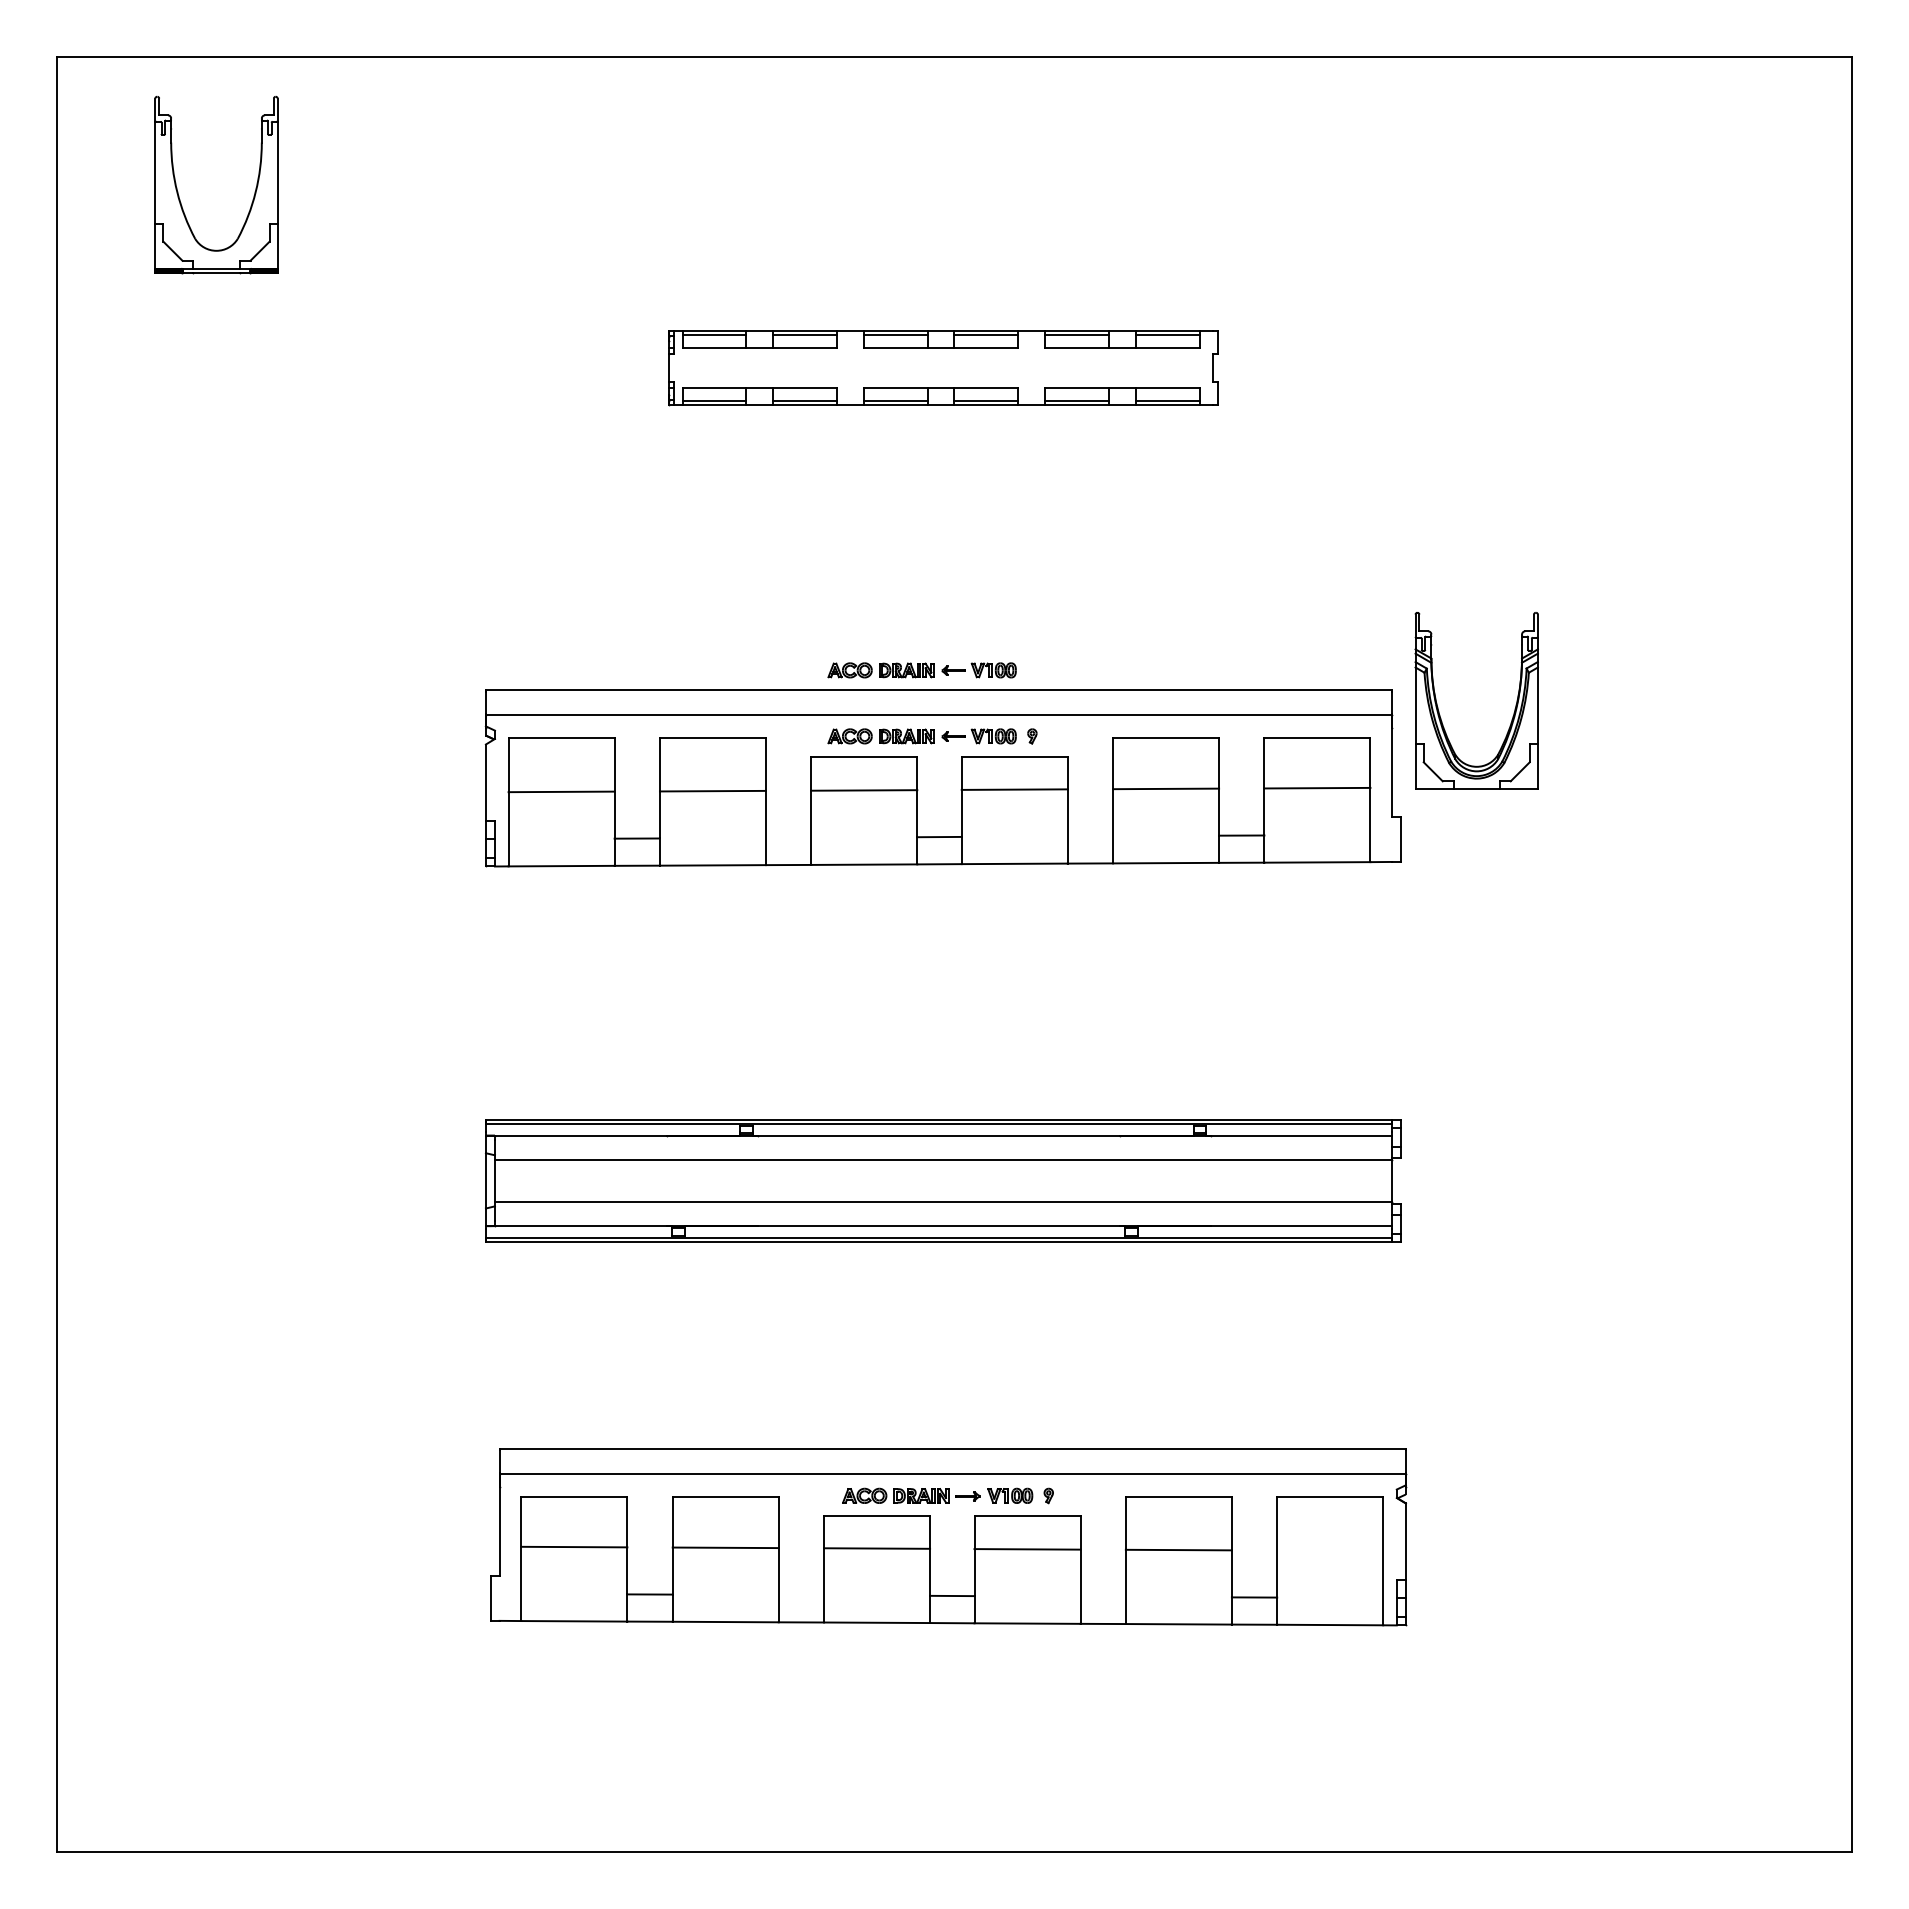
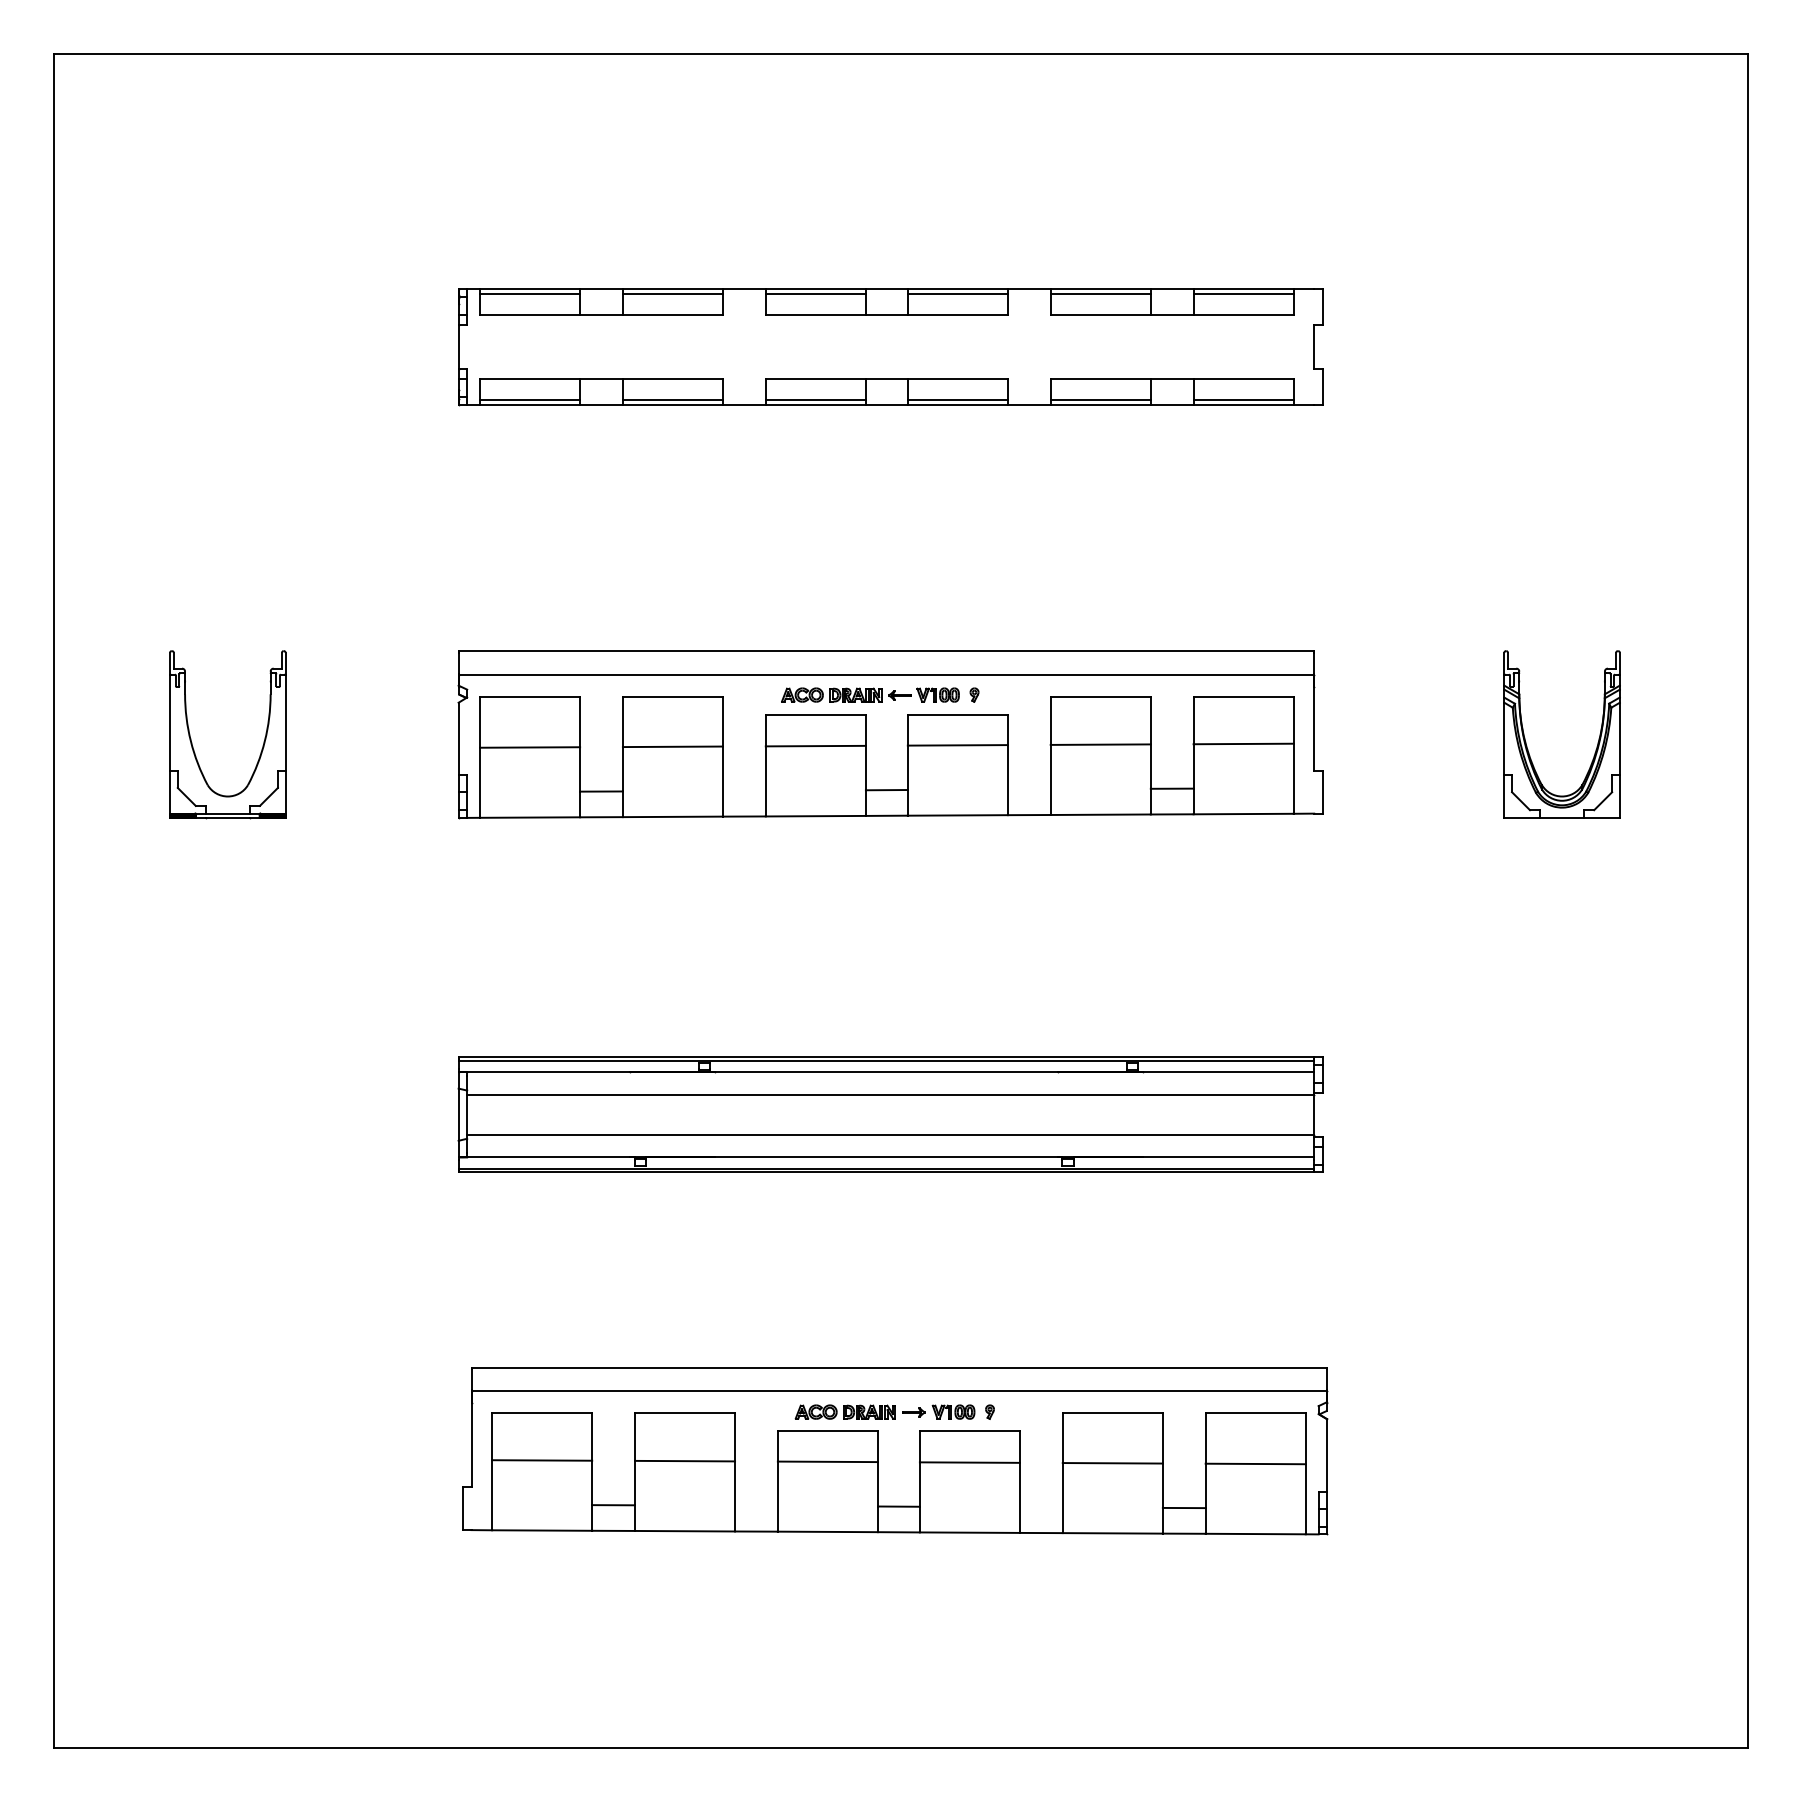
part: (179, 195) -> (192, 744), moved
part: (943, 368) -> (890, 347), size x1.67
part: (921, 670) -> (869, 632), removed
part: (1439, 711) -> (1526, 744), moved
line: (1330, 1550) -> (1255, 1463), added

